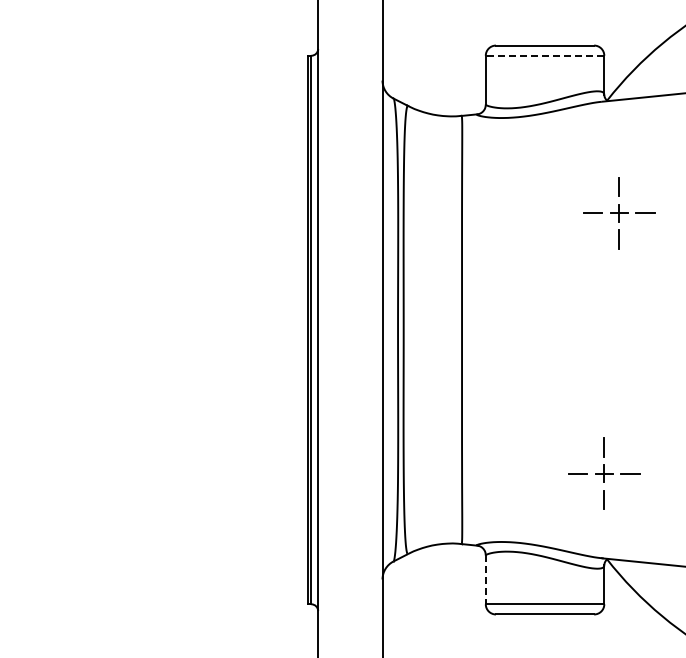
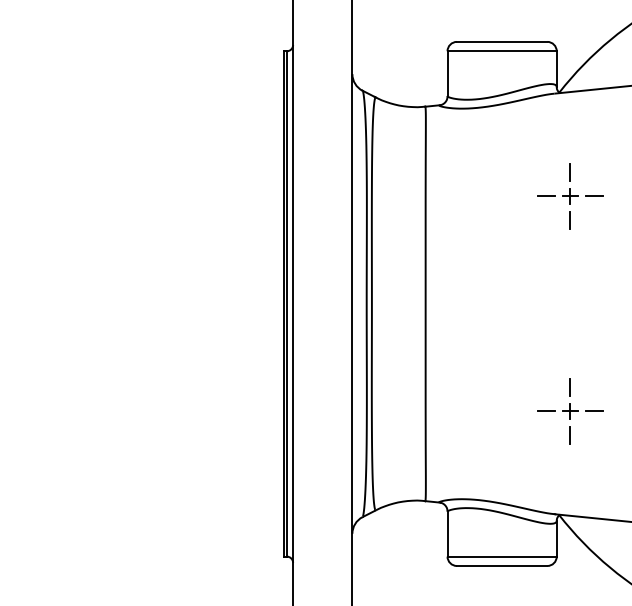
line: (544, 55) -> (501, 51), dashed -> solid
part: (604, 473) -> (570, 411), moved
line: (485, 580) -> (447, 534), dashed -> solid

